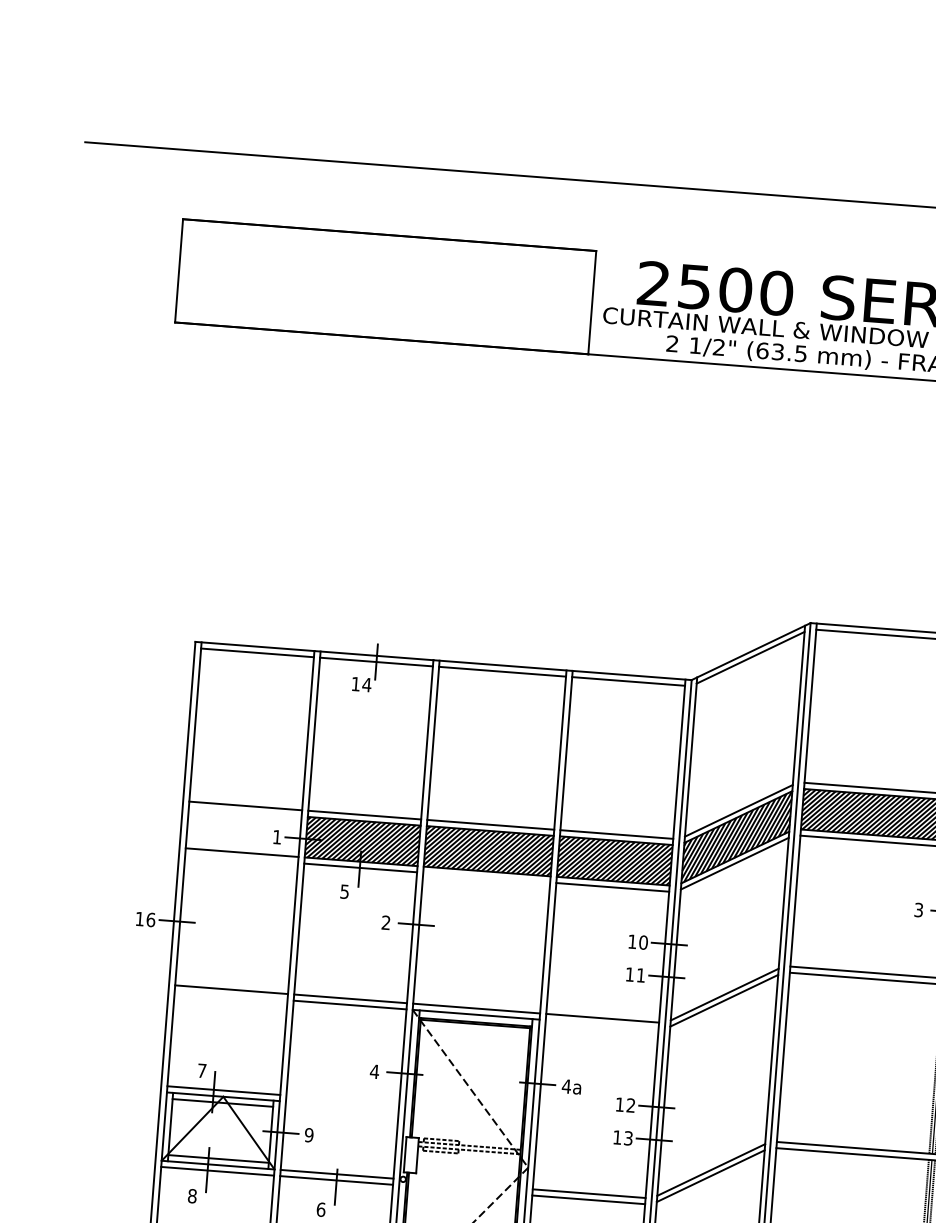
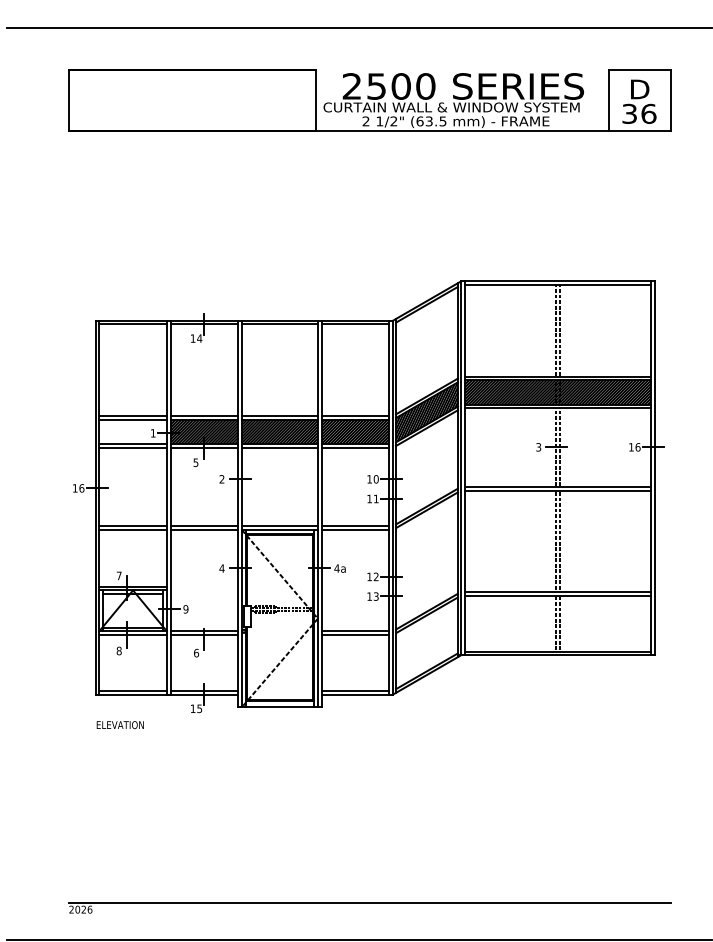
line: (244, 811) -> (132, 419), added
line: (240, 858) -> (132, 447), added
line: (486, 877) -> (279, 447), added
line: (230, 995) -> (132, 529), added
line: (602, 1023) -> (355, 529), added

